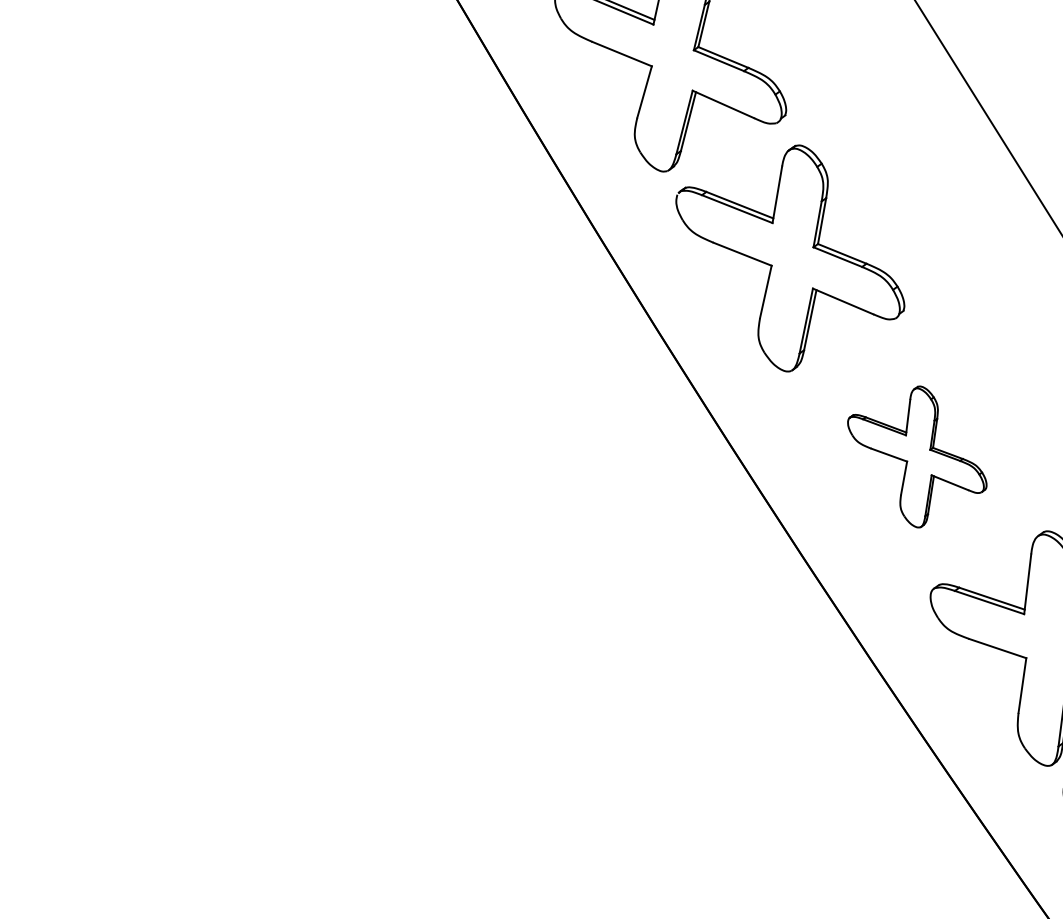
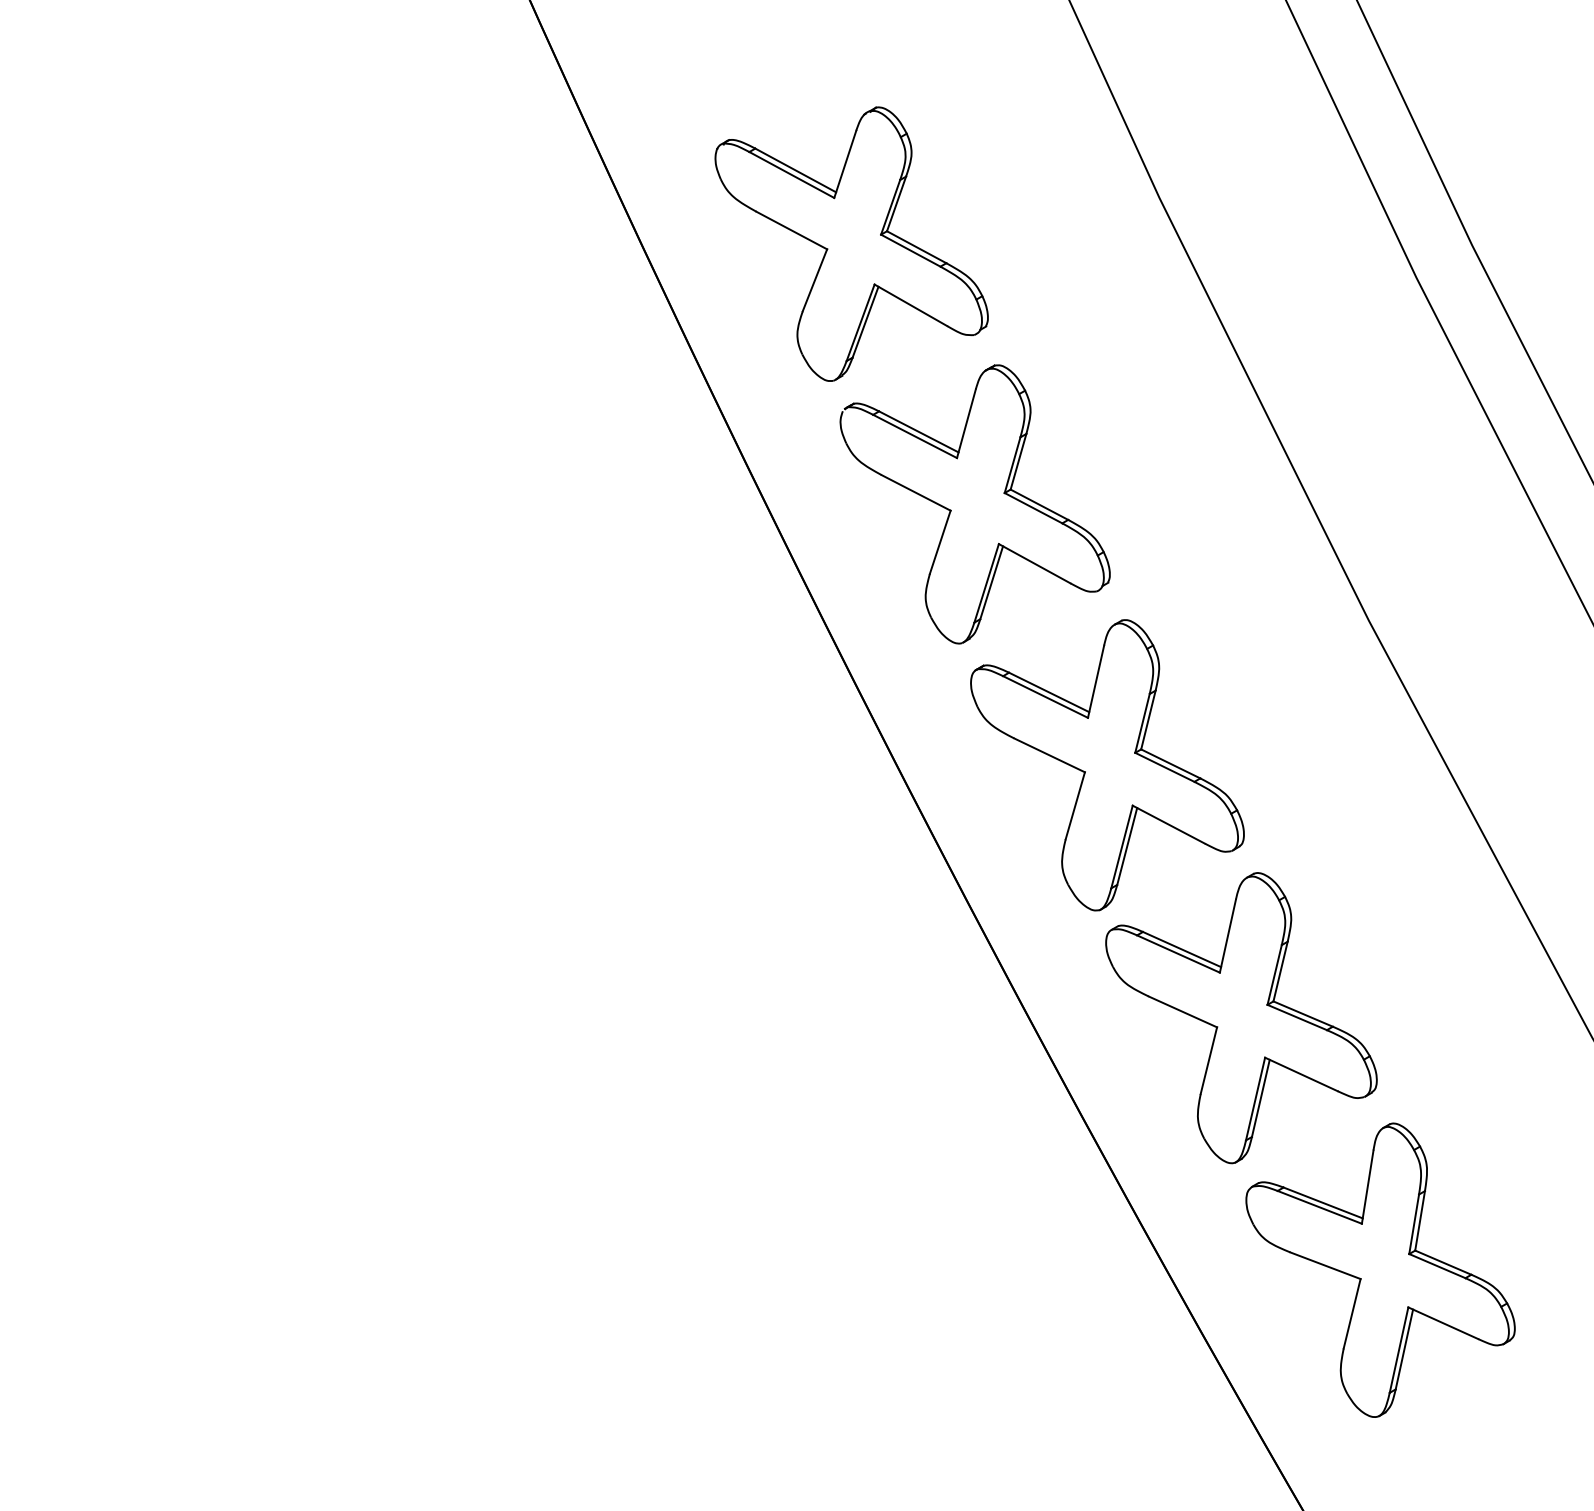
part: (917, 457) -> (1107, 765), size x1.67

